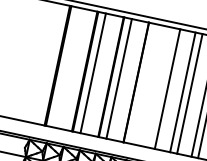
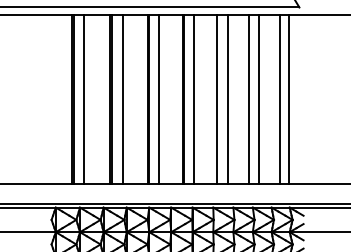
line: (66, 67) -> (84, 99), added
line: (144, 84) -> (194, 99), added
line: (160, 87) -> (217, 99), added

